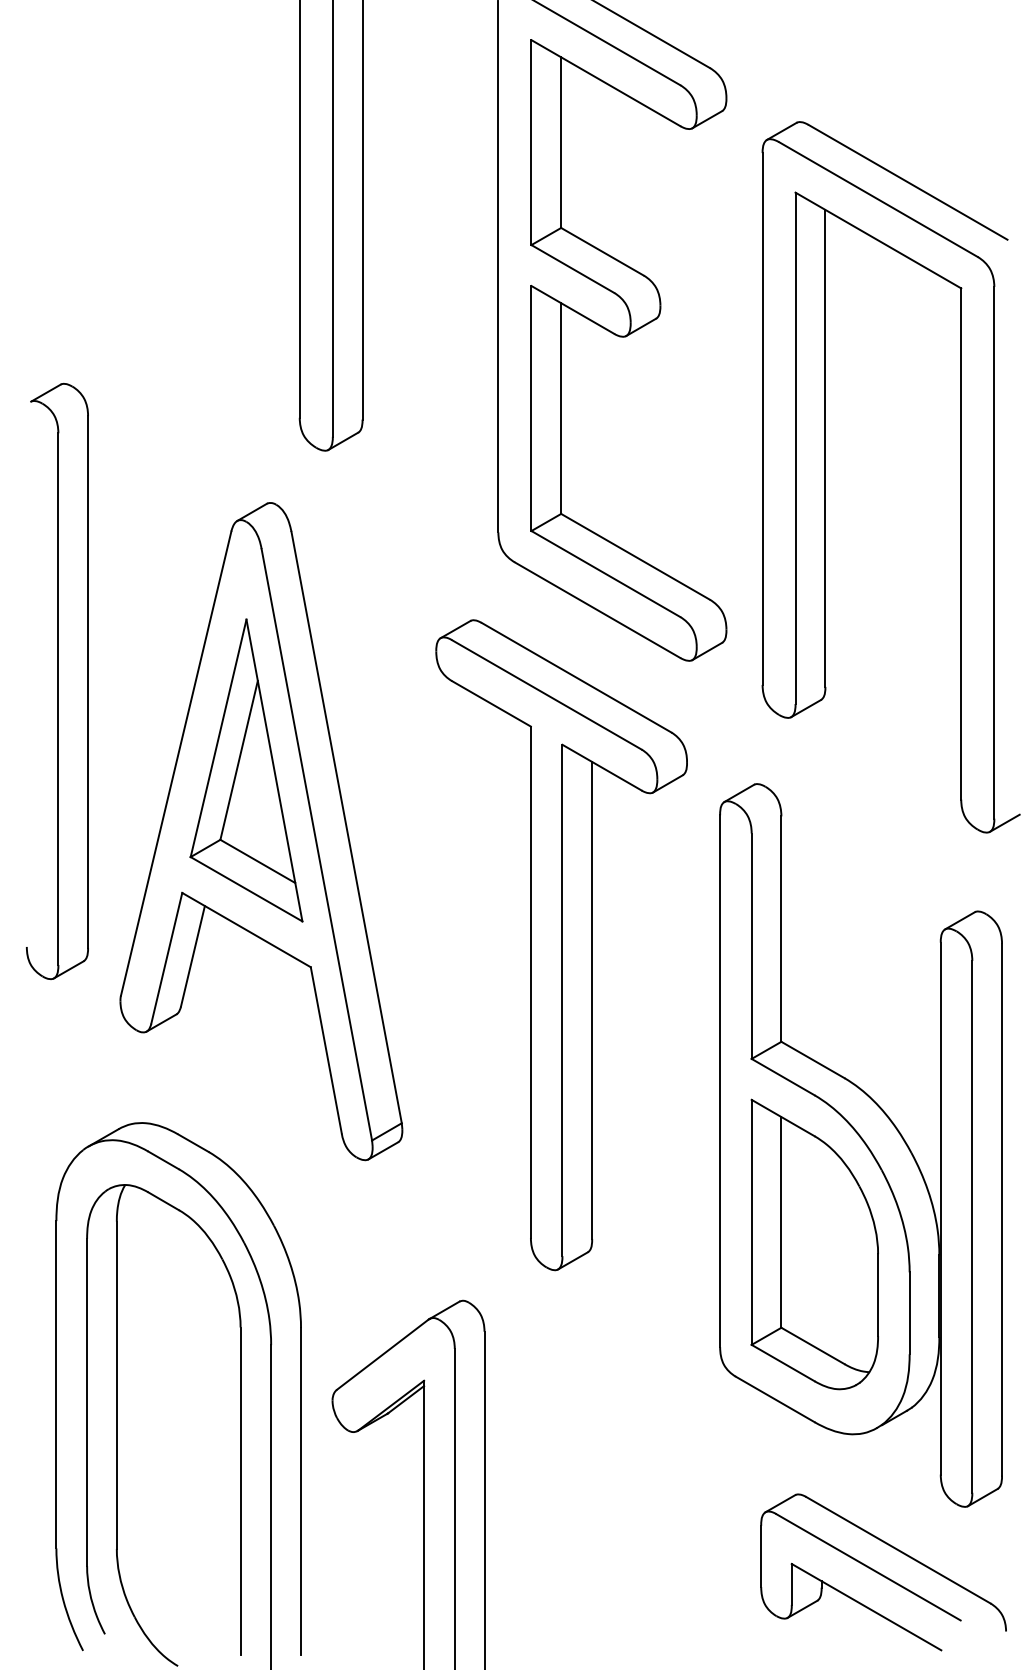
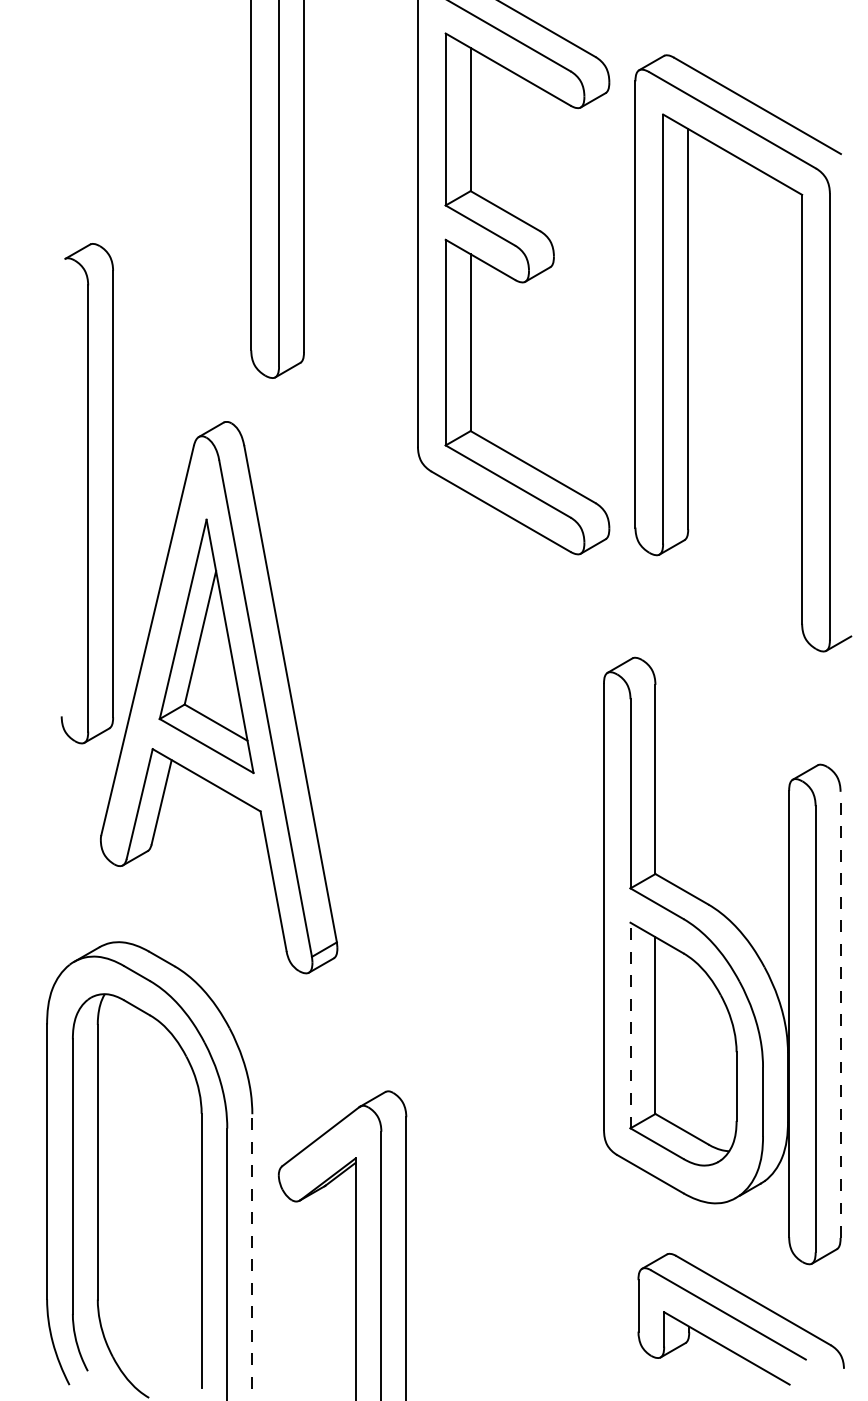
part: (825, 477) -> (688, 353), moved
part: (57, 680) -> (87, 492), moved
part: (561, 945) -> (470, 793), removed
line: (1002, 1209) -> (840, 1014), solid -> dashed
line: (751, 1222) -> (630, 1025), solid -> dashed
line: (301, 1491) -> (252, 1251), solid -> dashed

